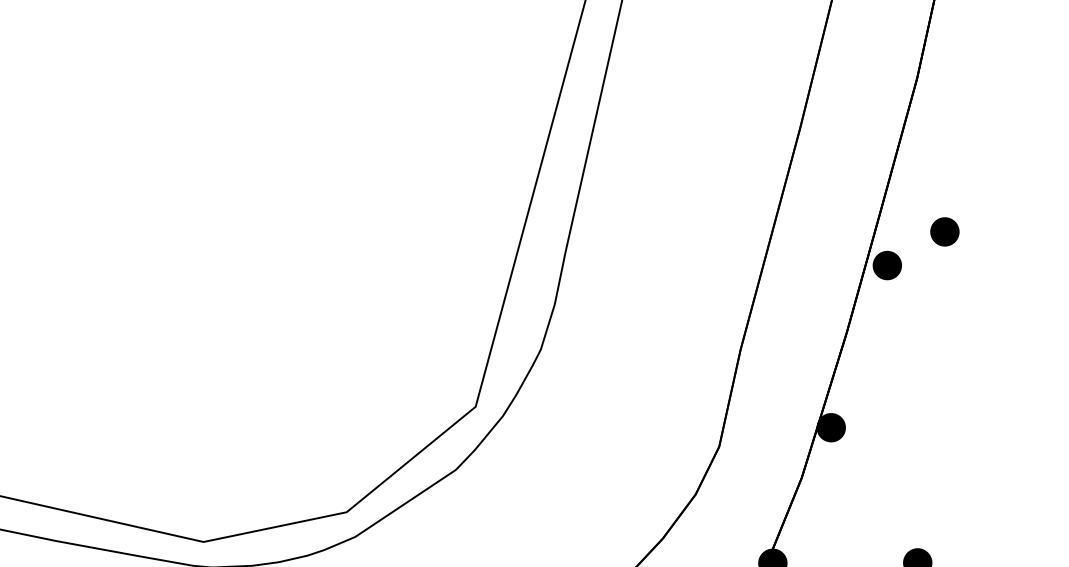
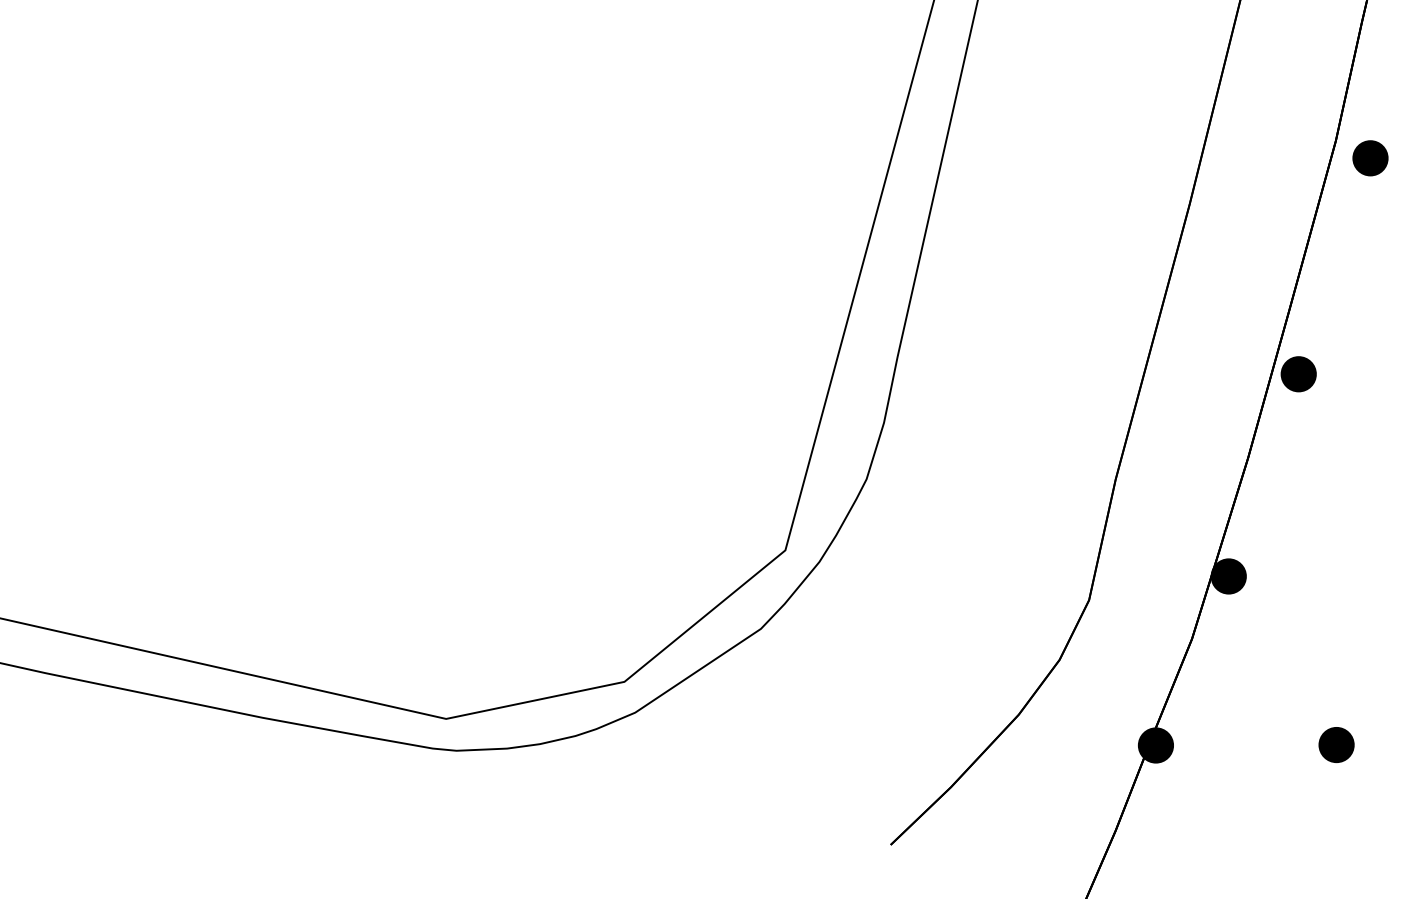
part: (944, 232) -> (1370, 158), moved

